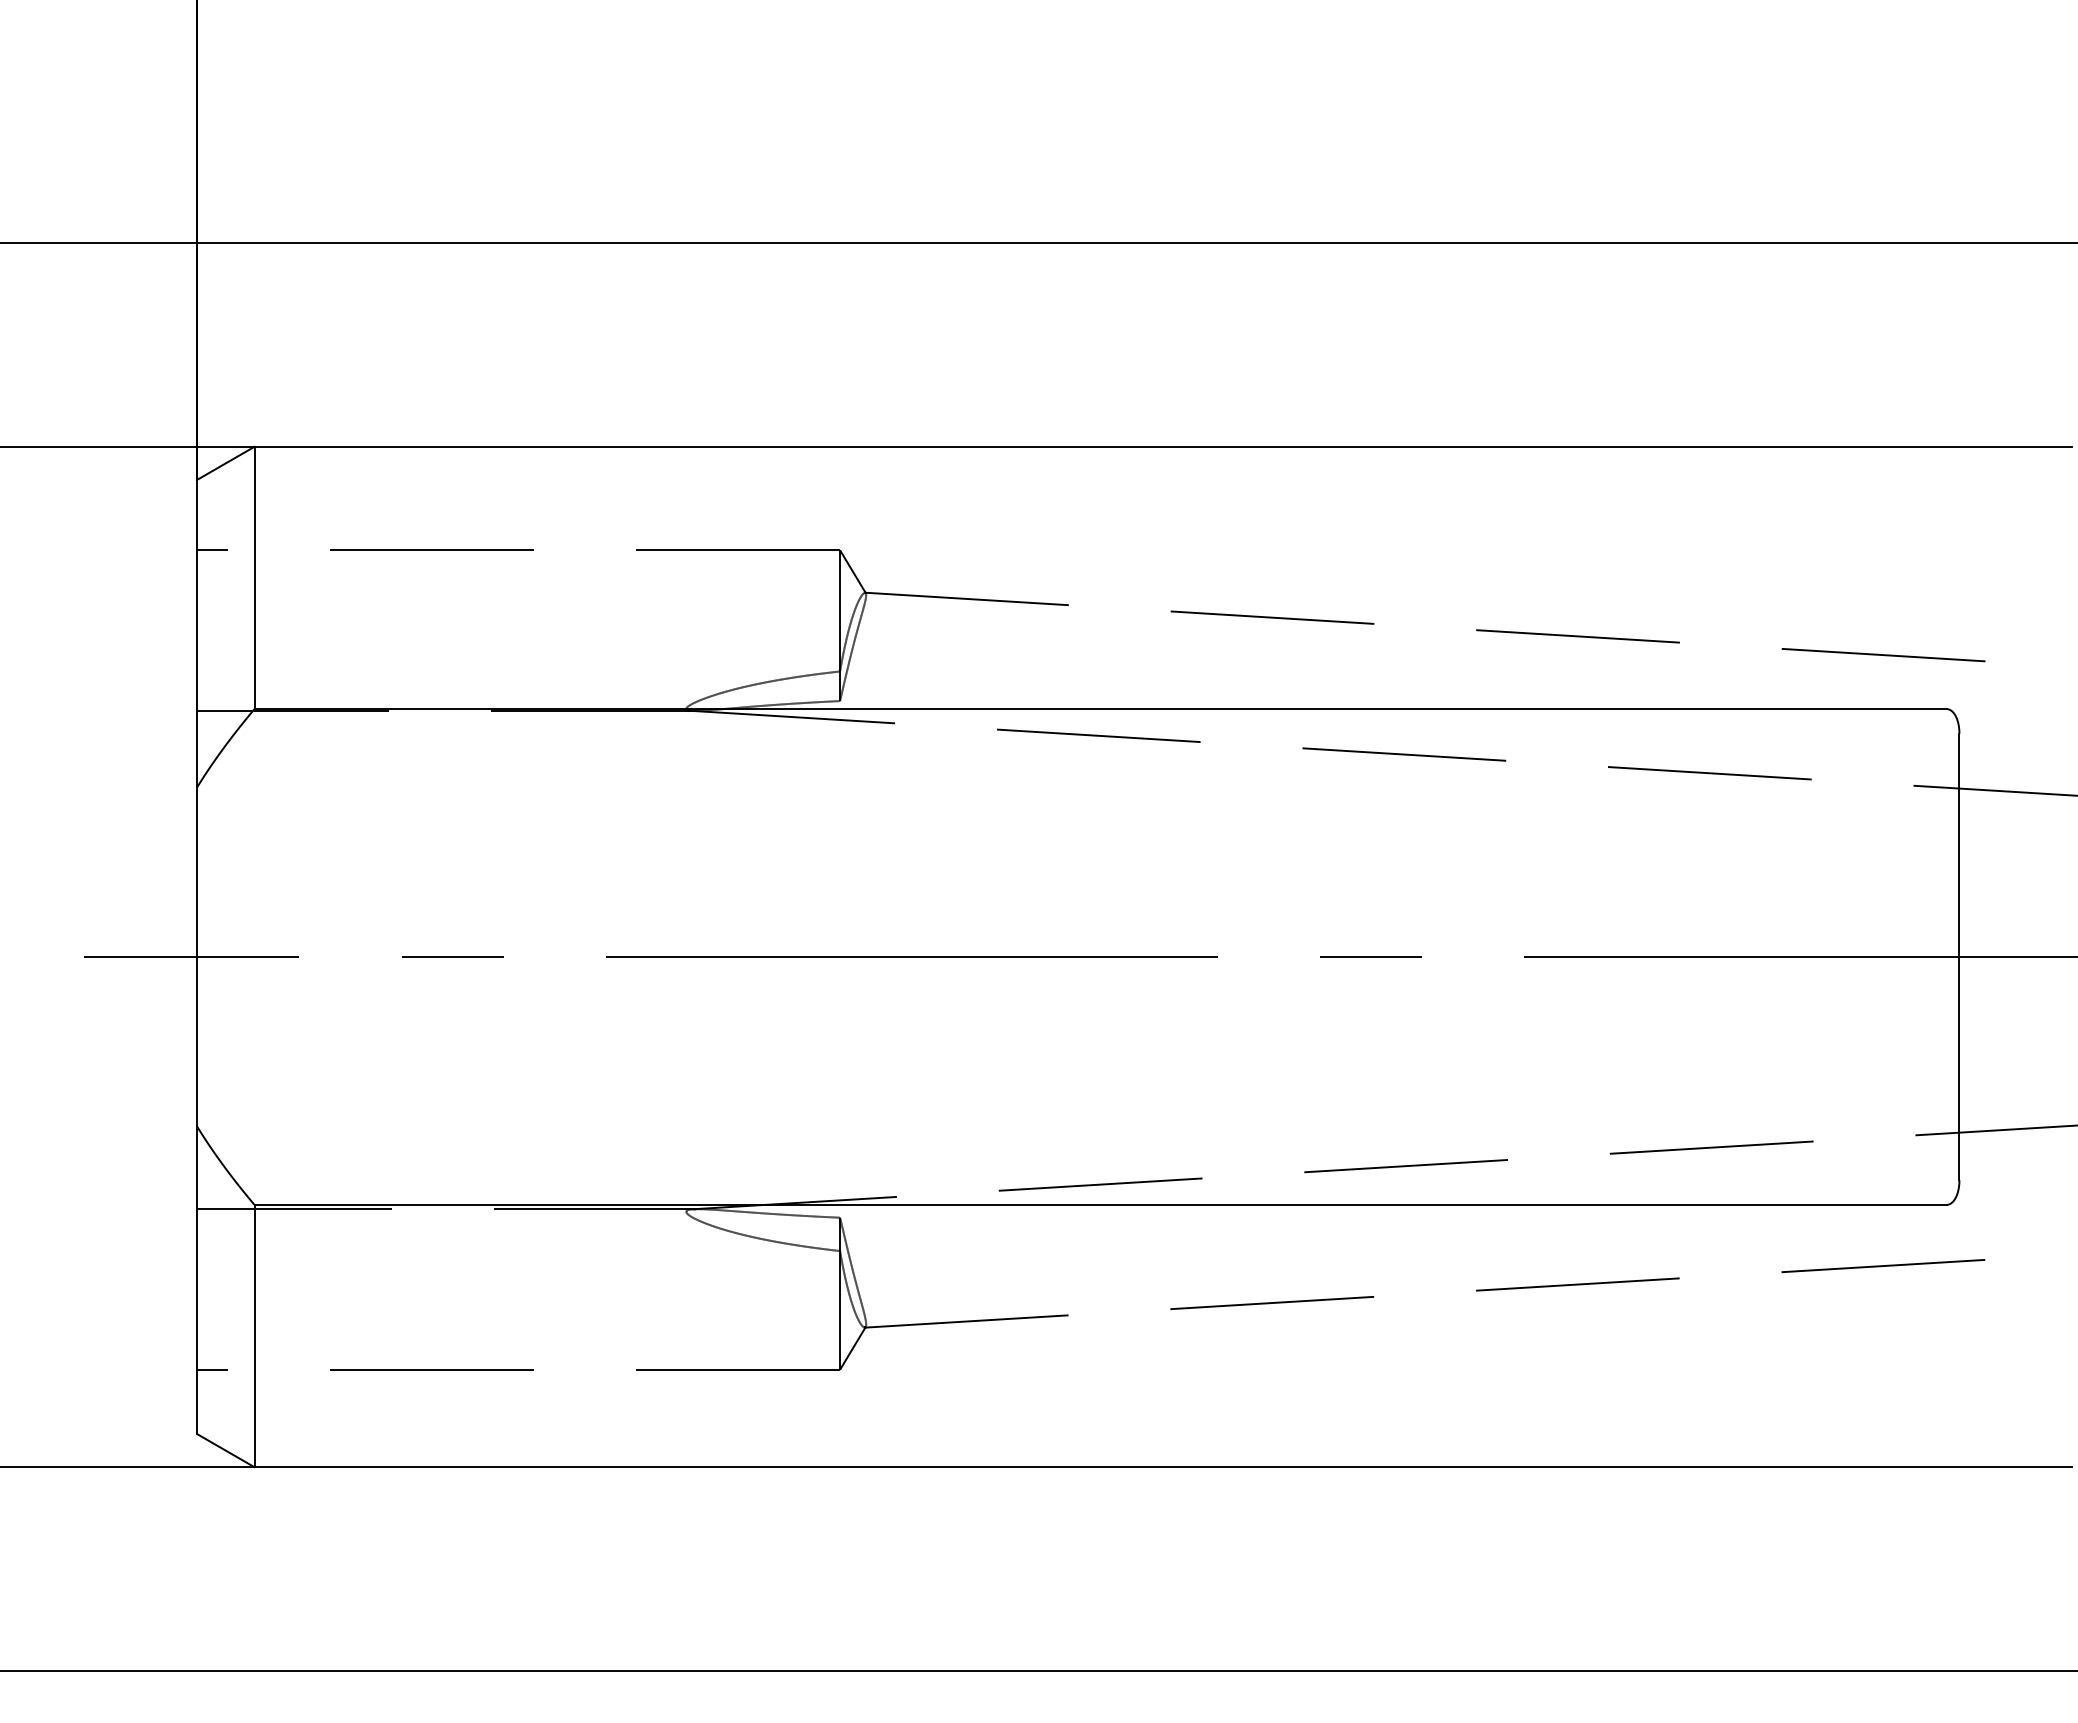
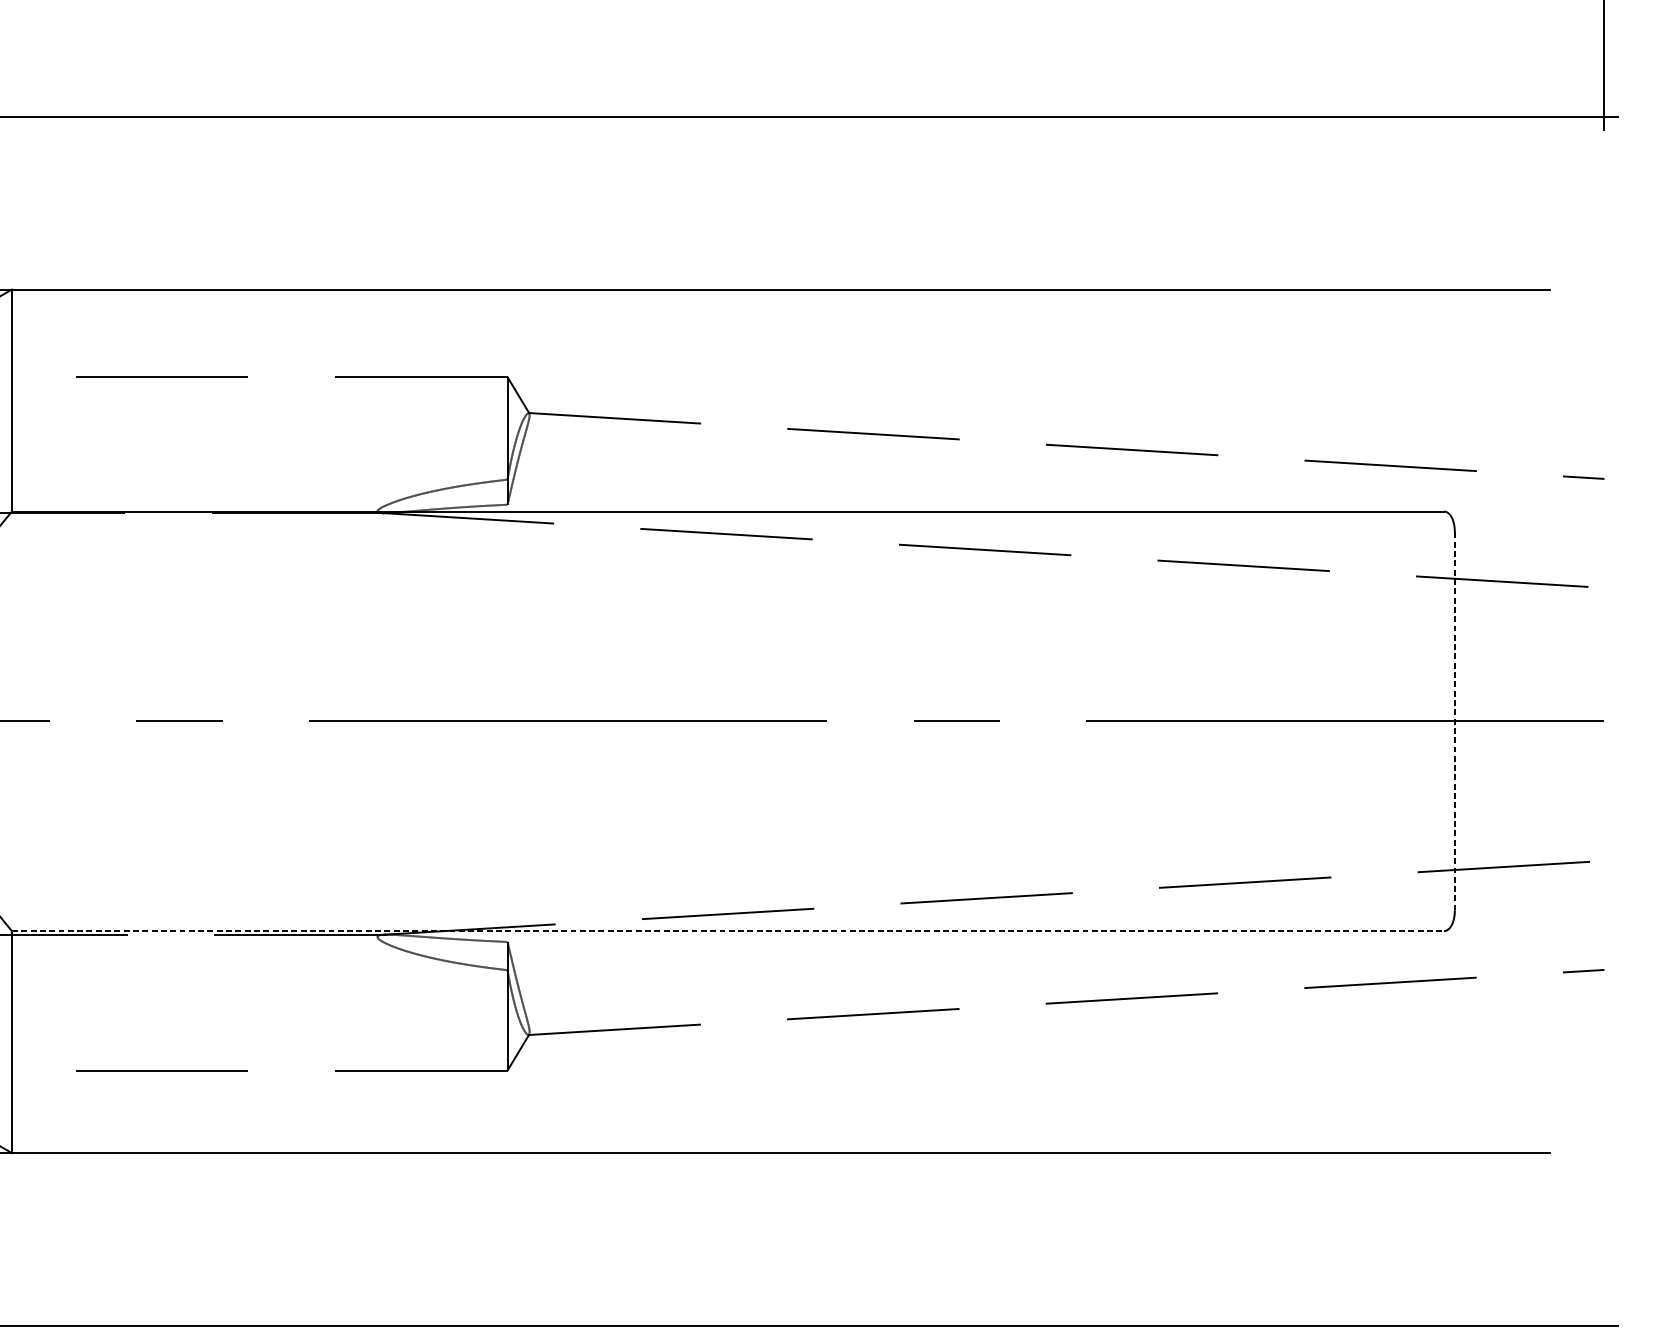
line: (1959, 957) -> (1454, 721), solid -> dashed
line: (1101, 1204) -> (728, 930), solid -> dashed

